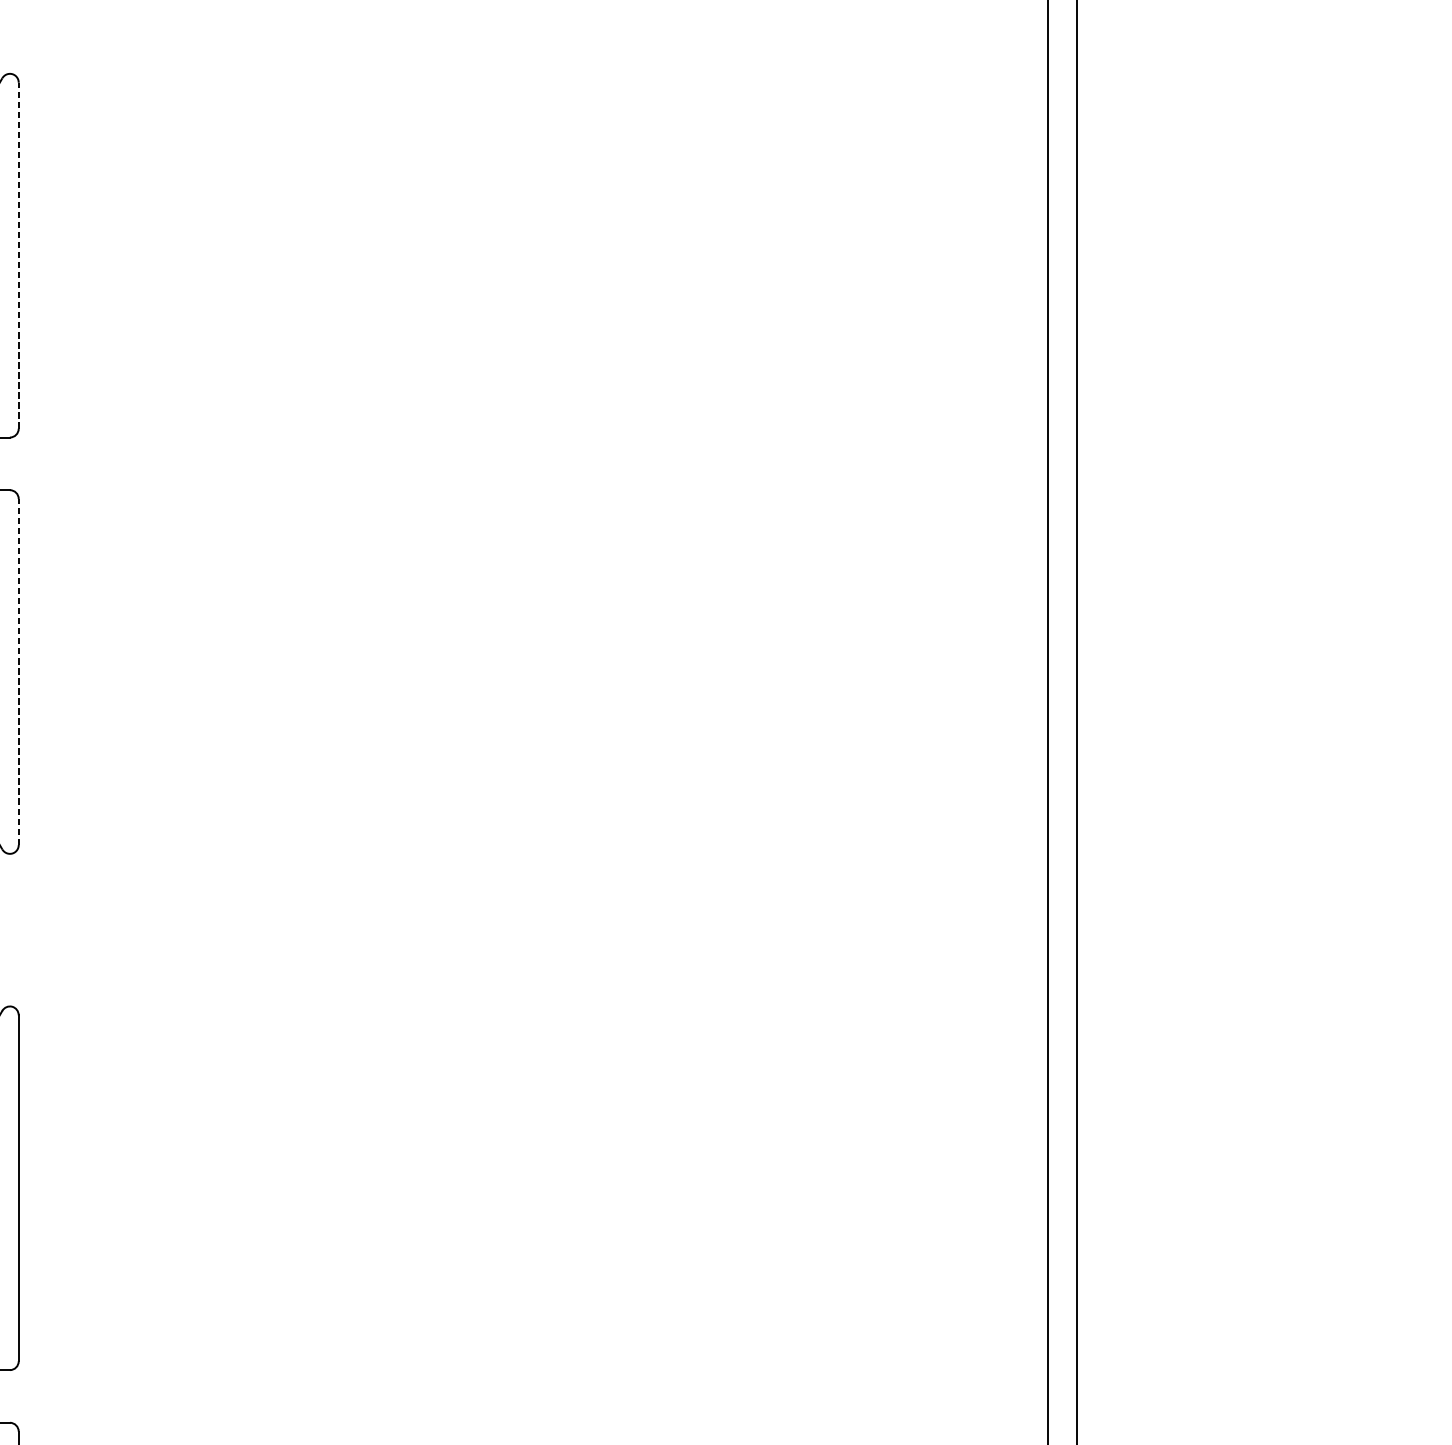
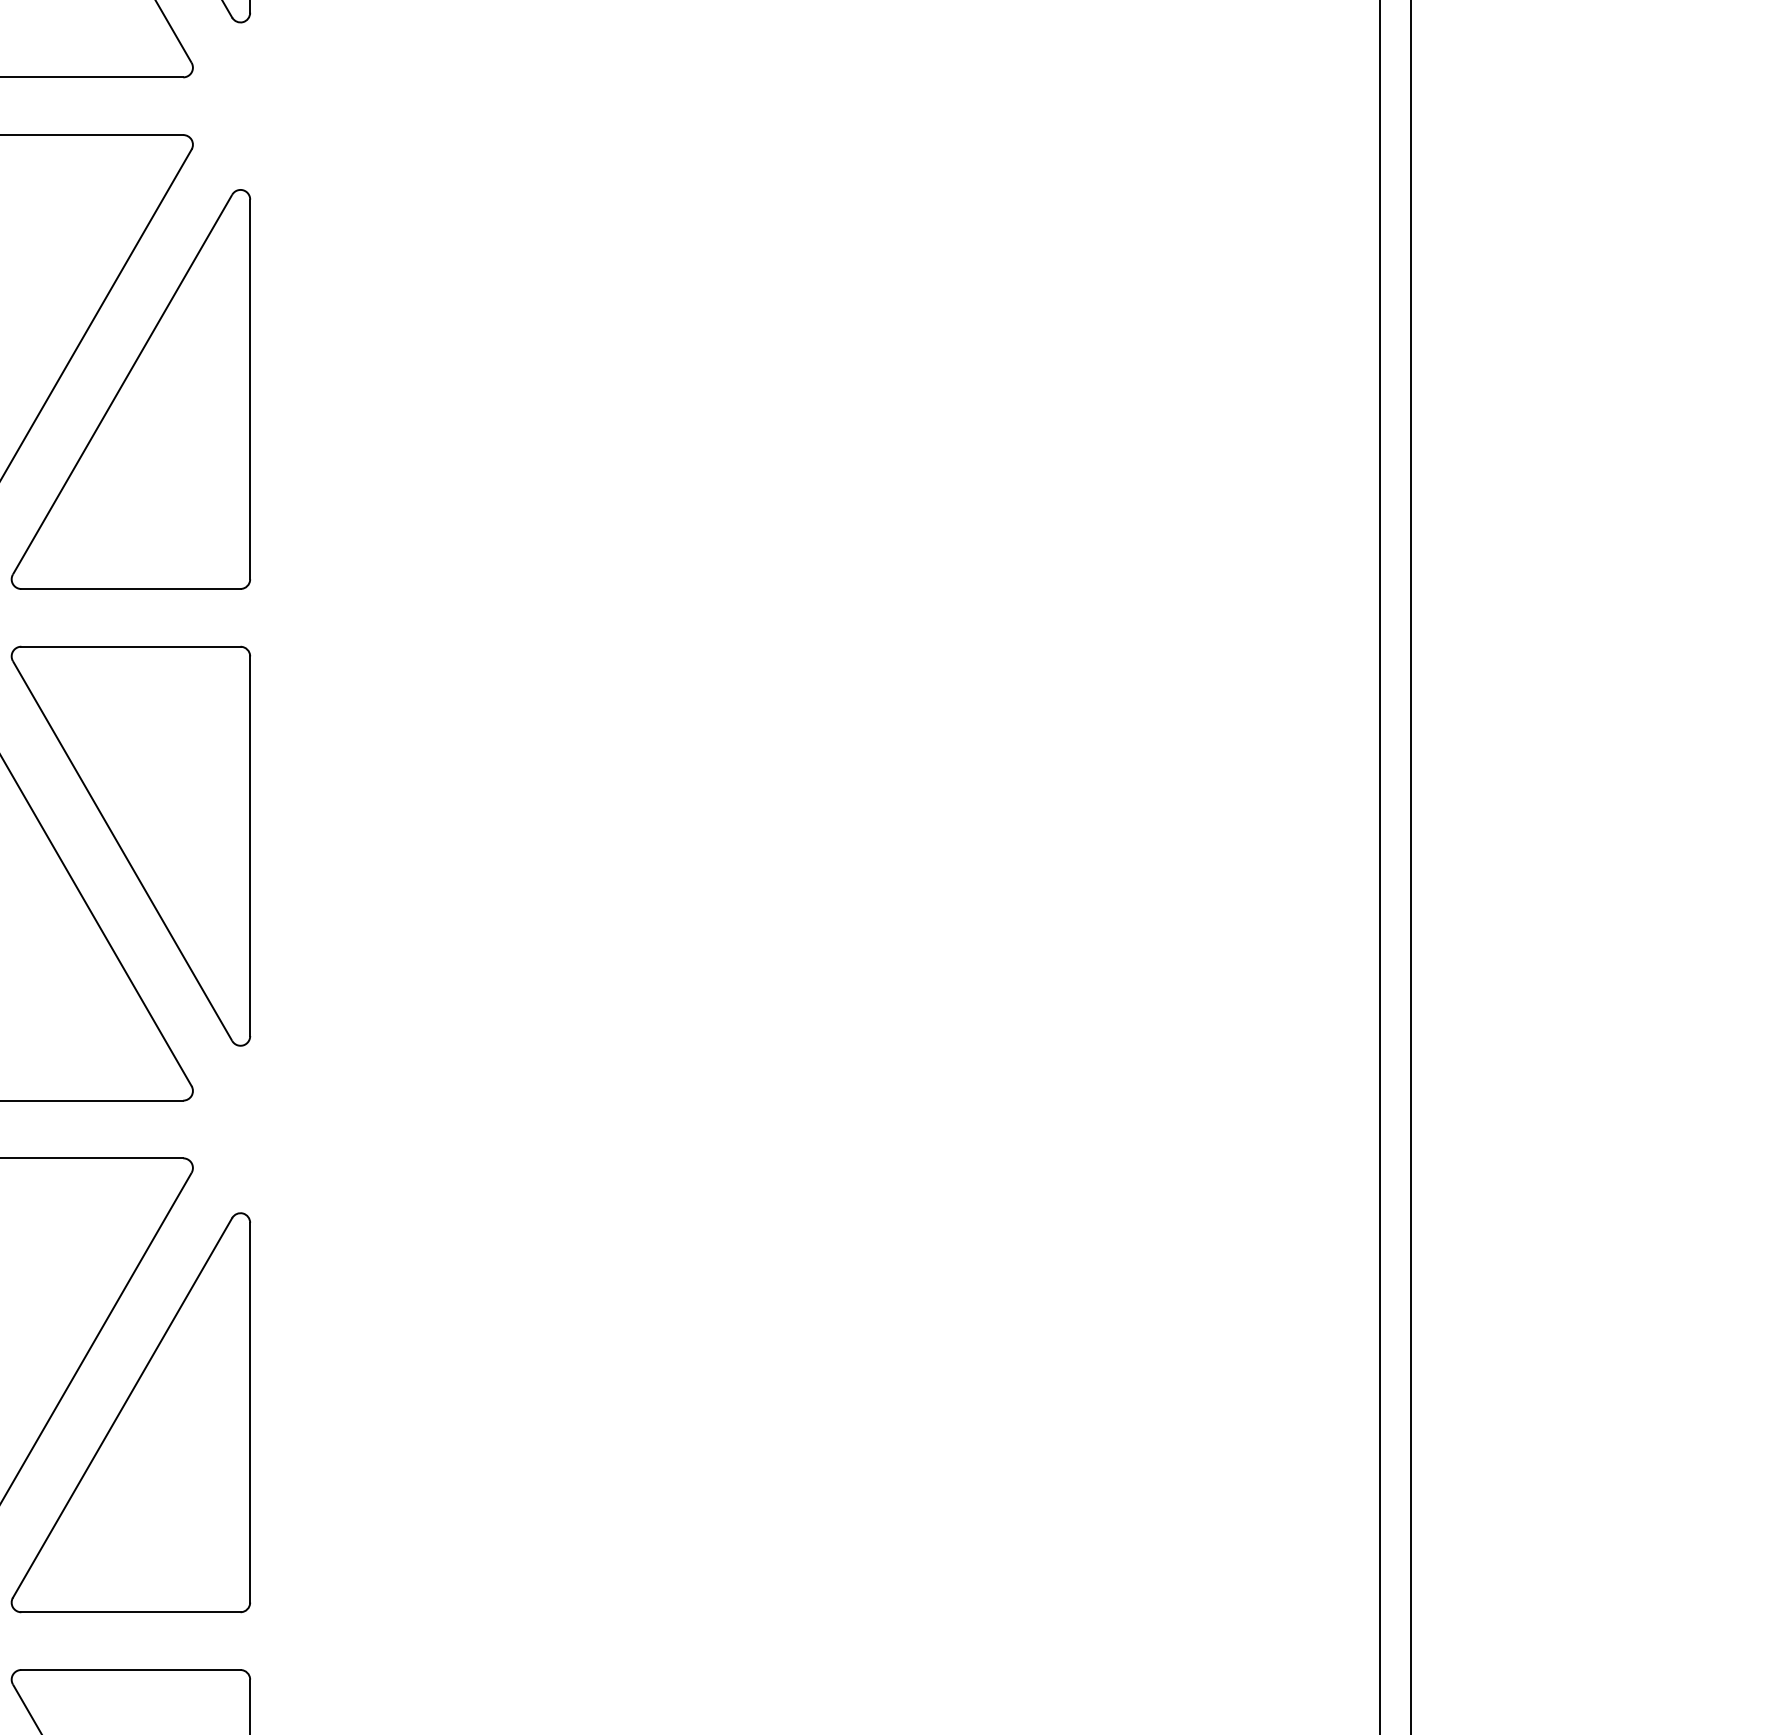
line: (19, 255) -> (250, 389), dashed -> solid
line: (19, 672) -> (250, 846), dashed -> solid

